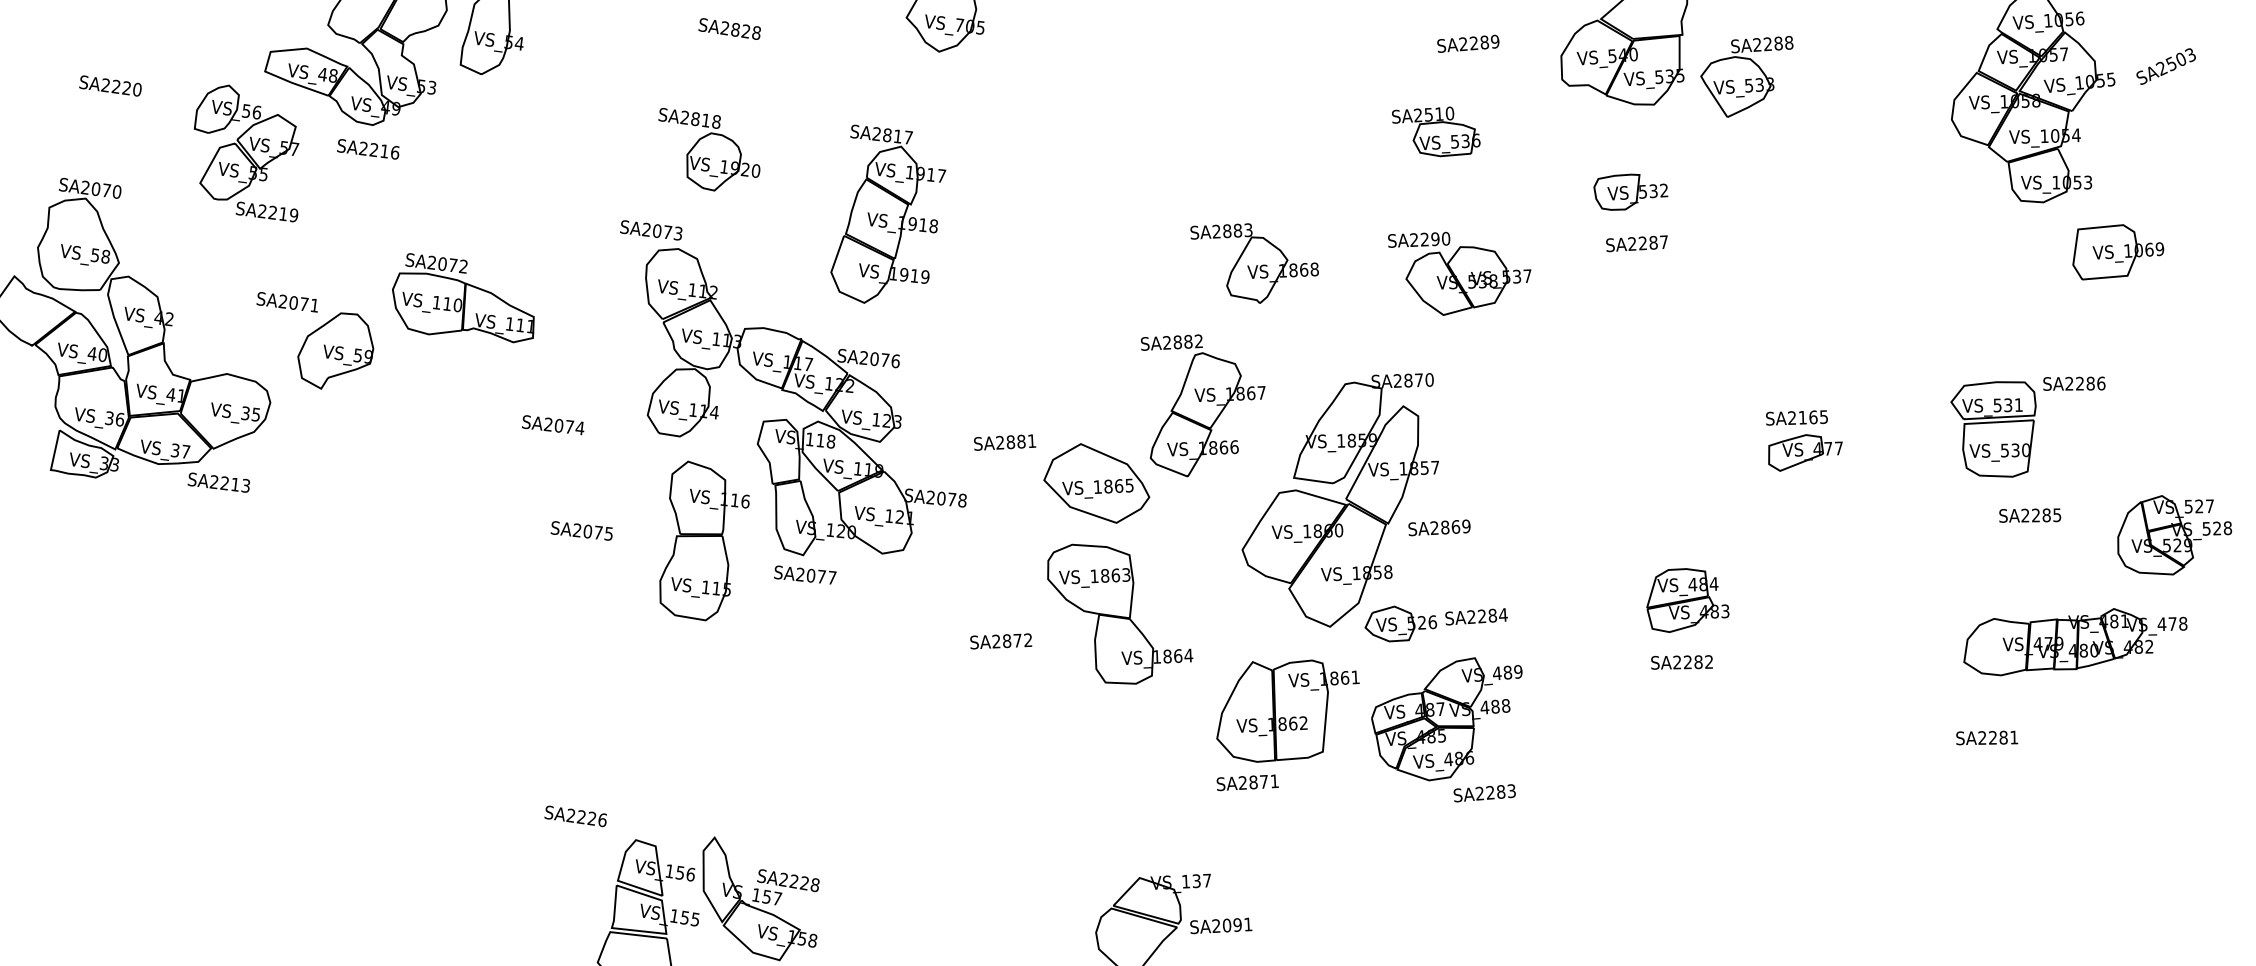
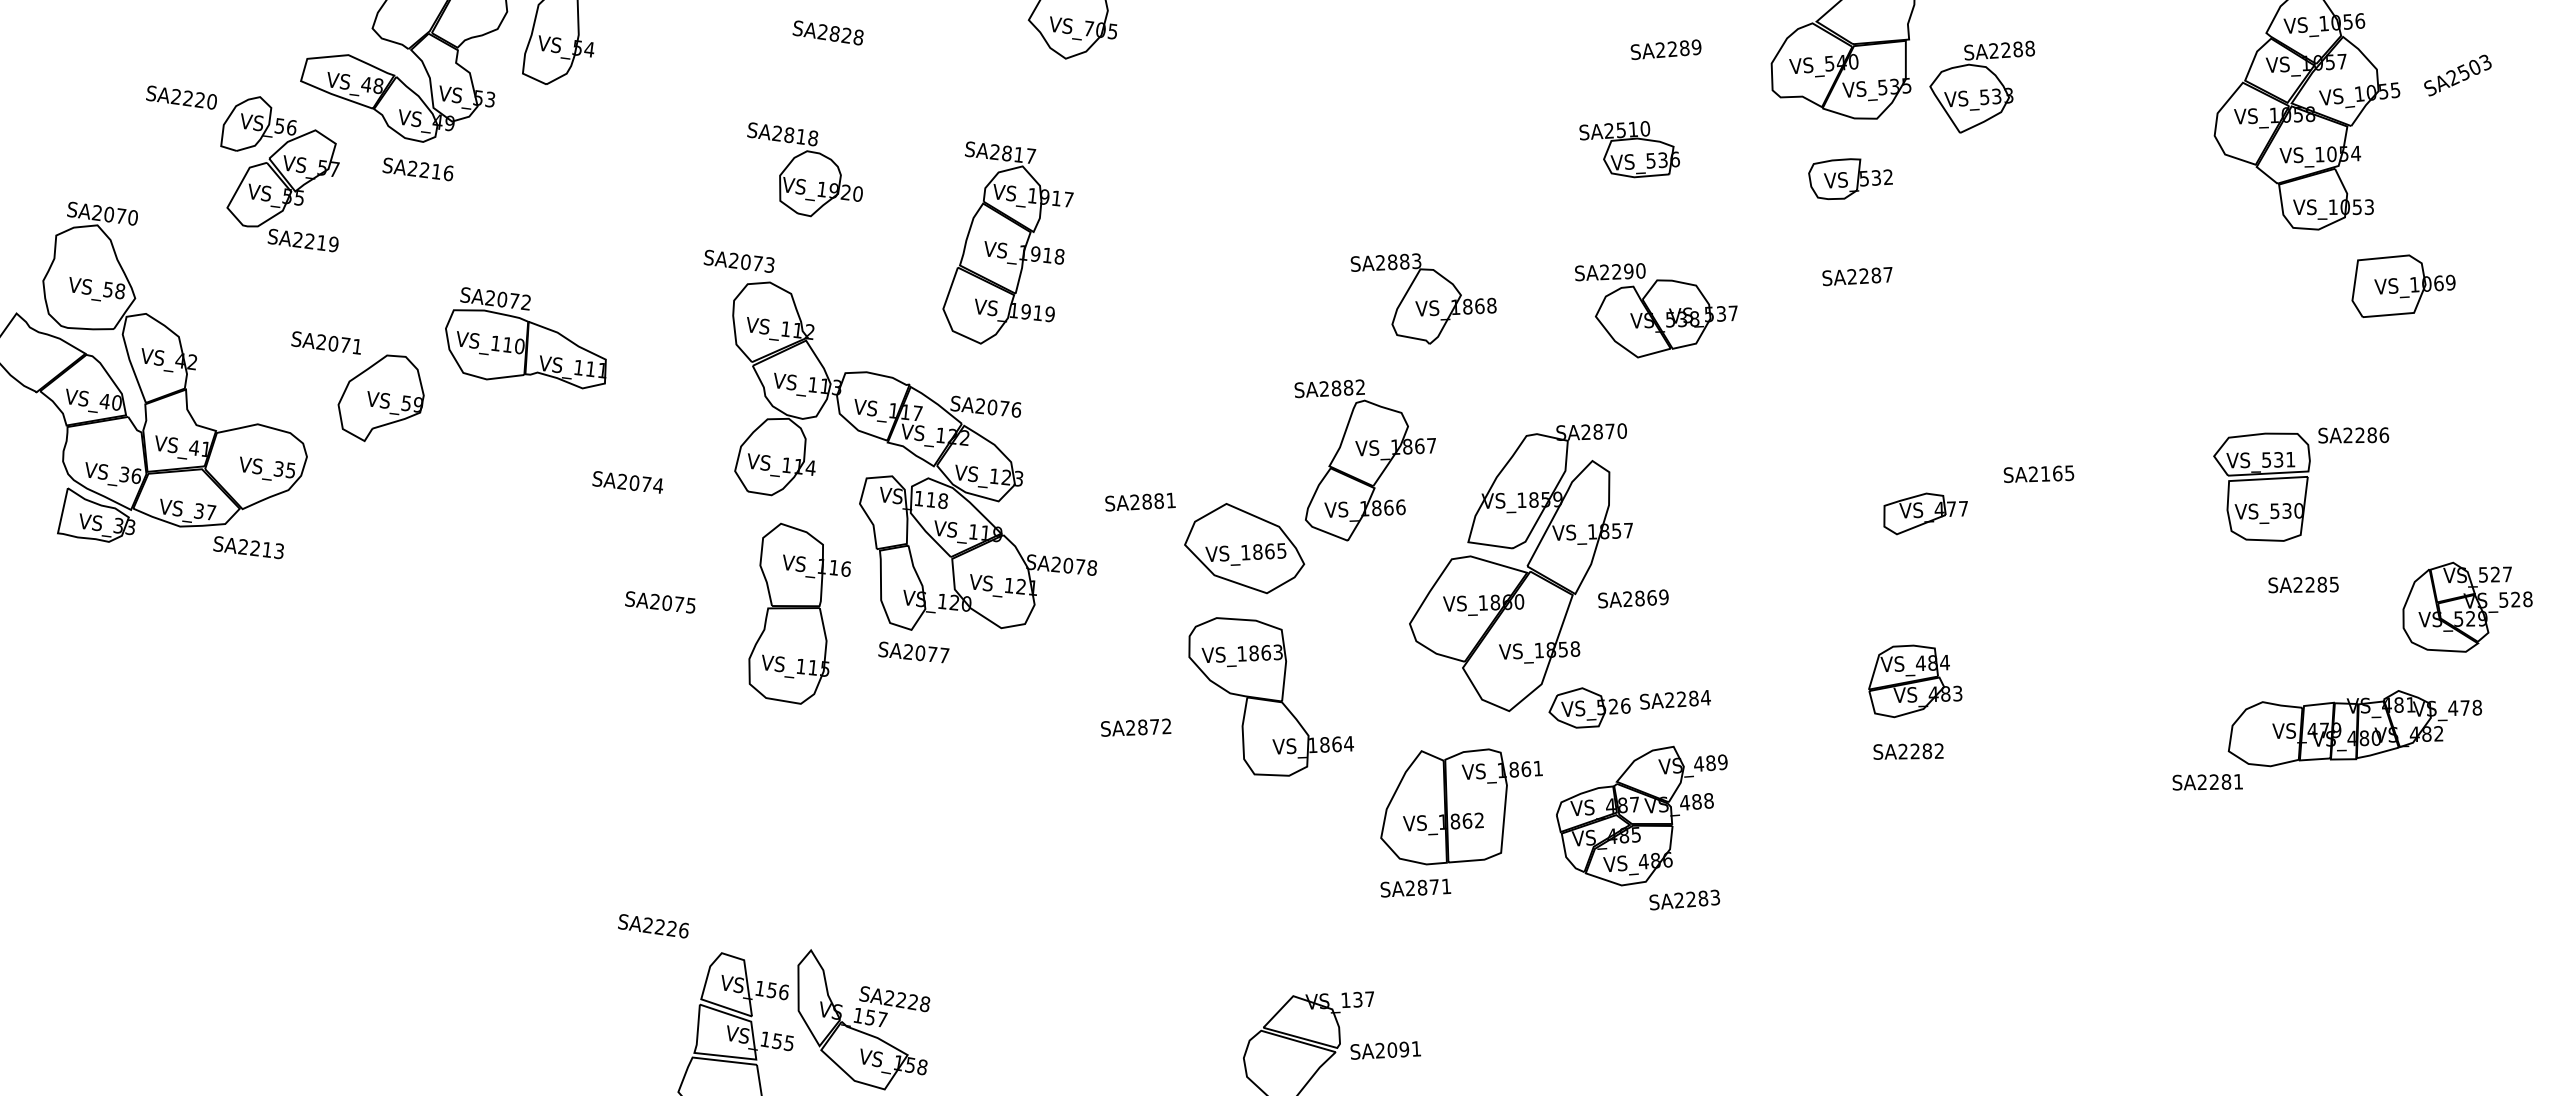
text: (110, 85) -> (181, 97), moved
part: (1630, 191) -> (1850, 178), moved
part: (1805, 452) -> (1925, 513), moved
text: (1986, 738) -> (2207, 782), moved

